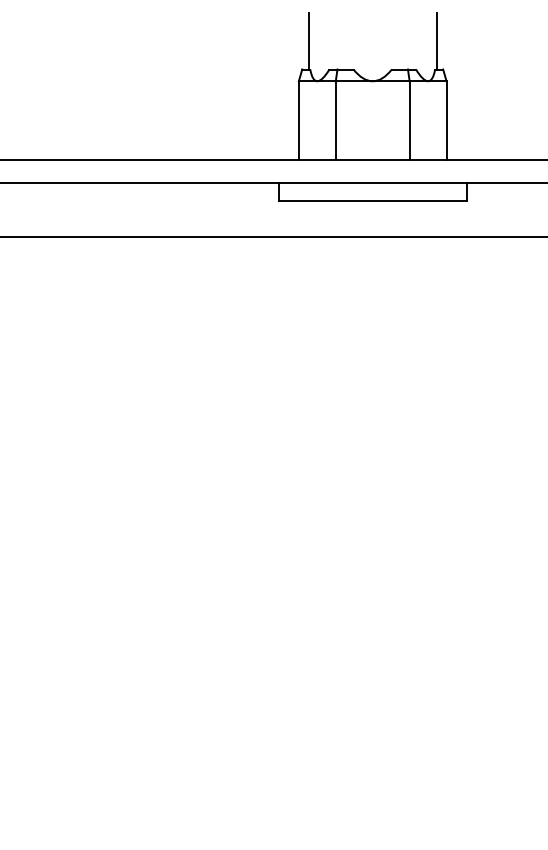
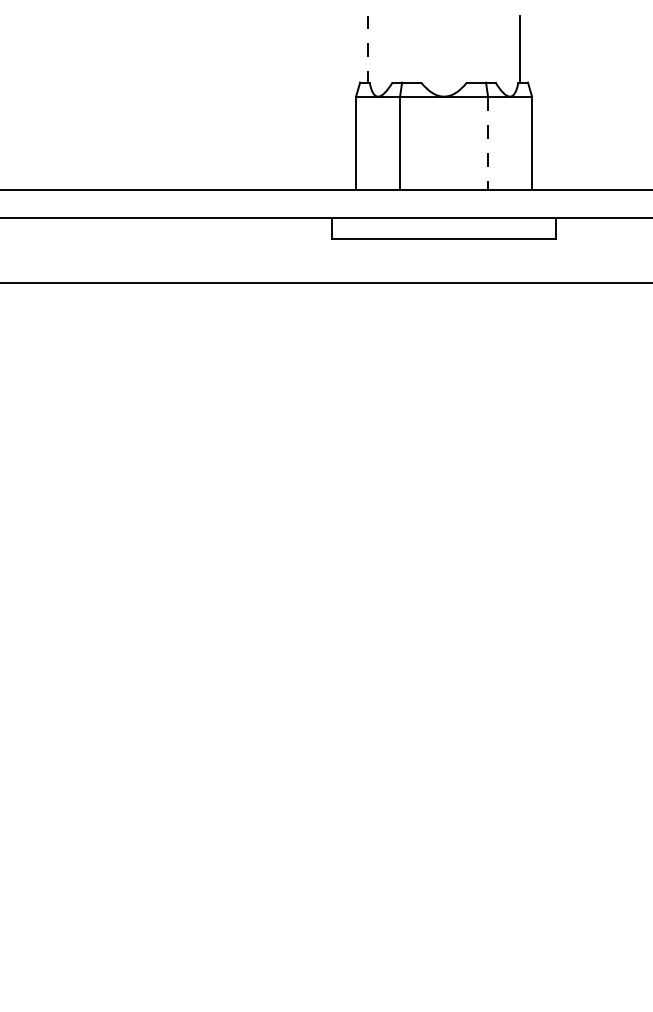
line: (308, 41) -> (367, 49), solid -> dashed
line: (409, 121) -> (487, 144), solid -> dashed

